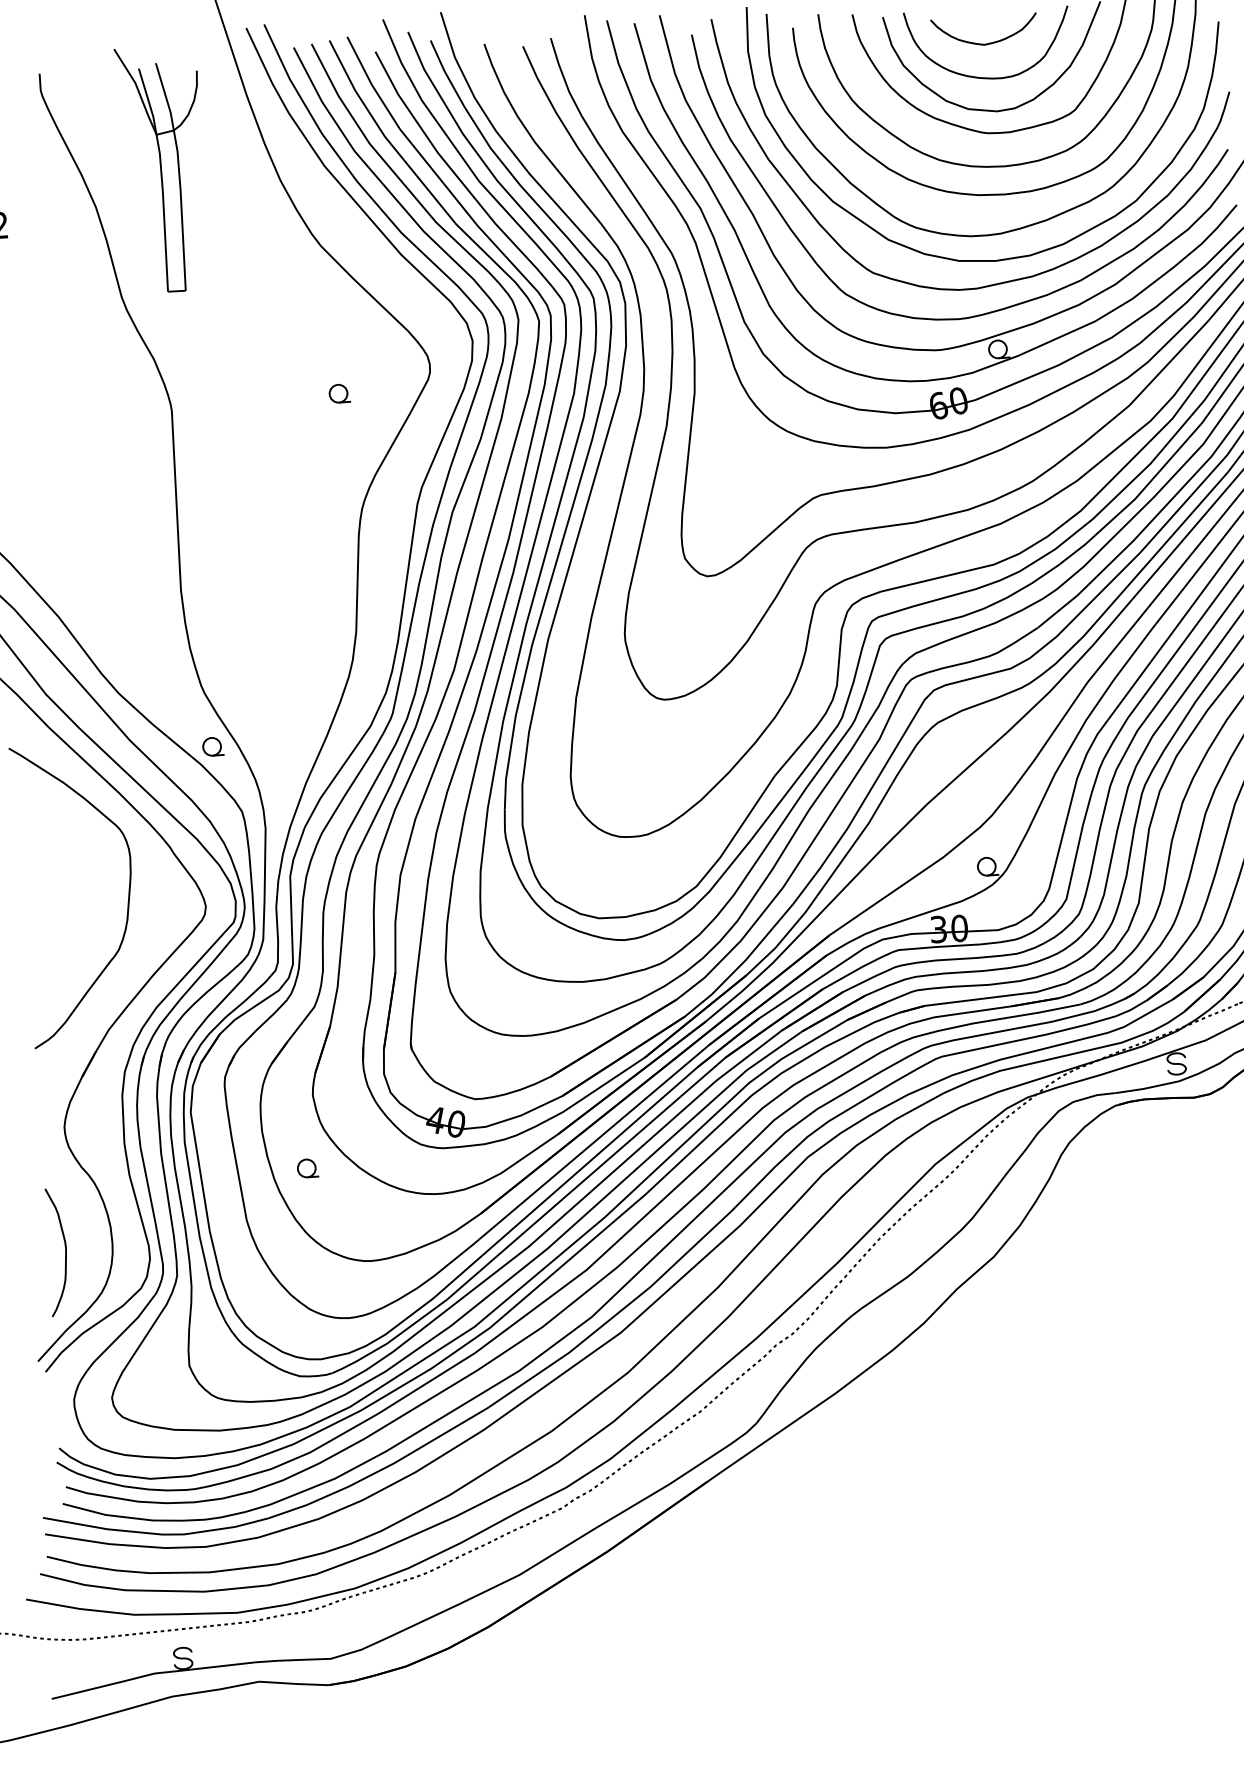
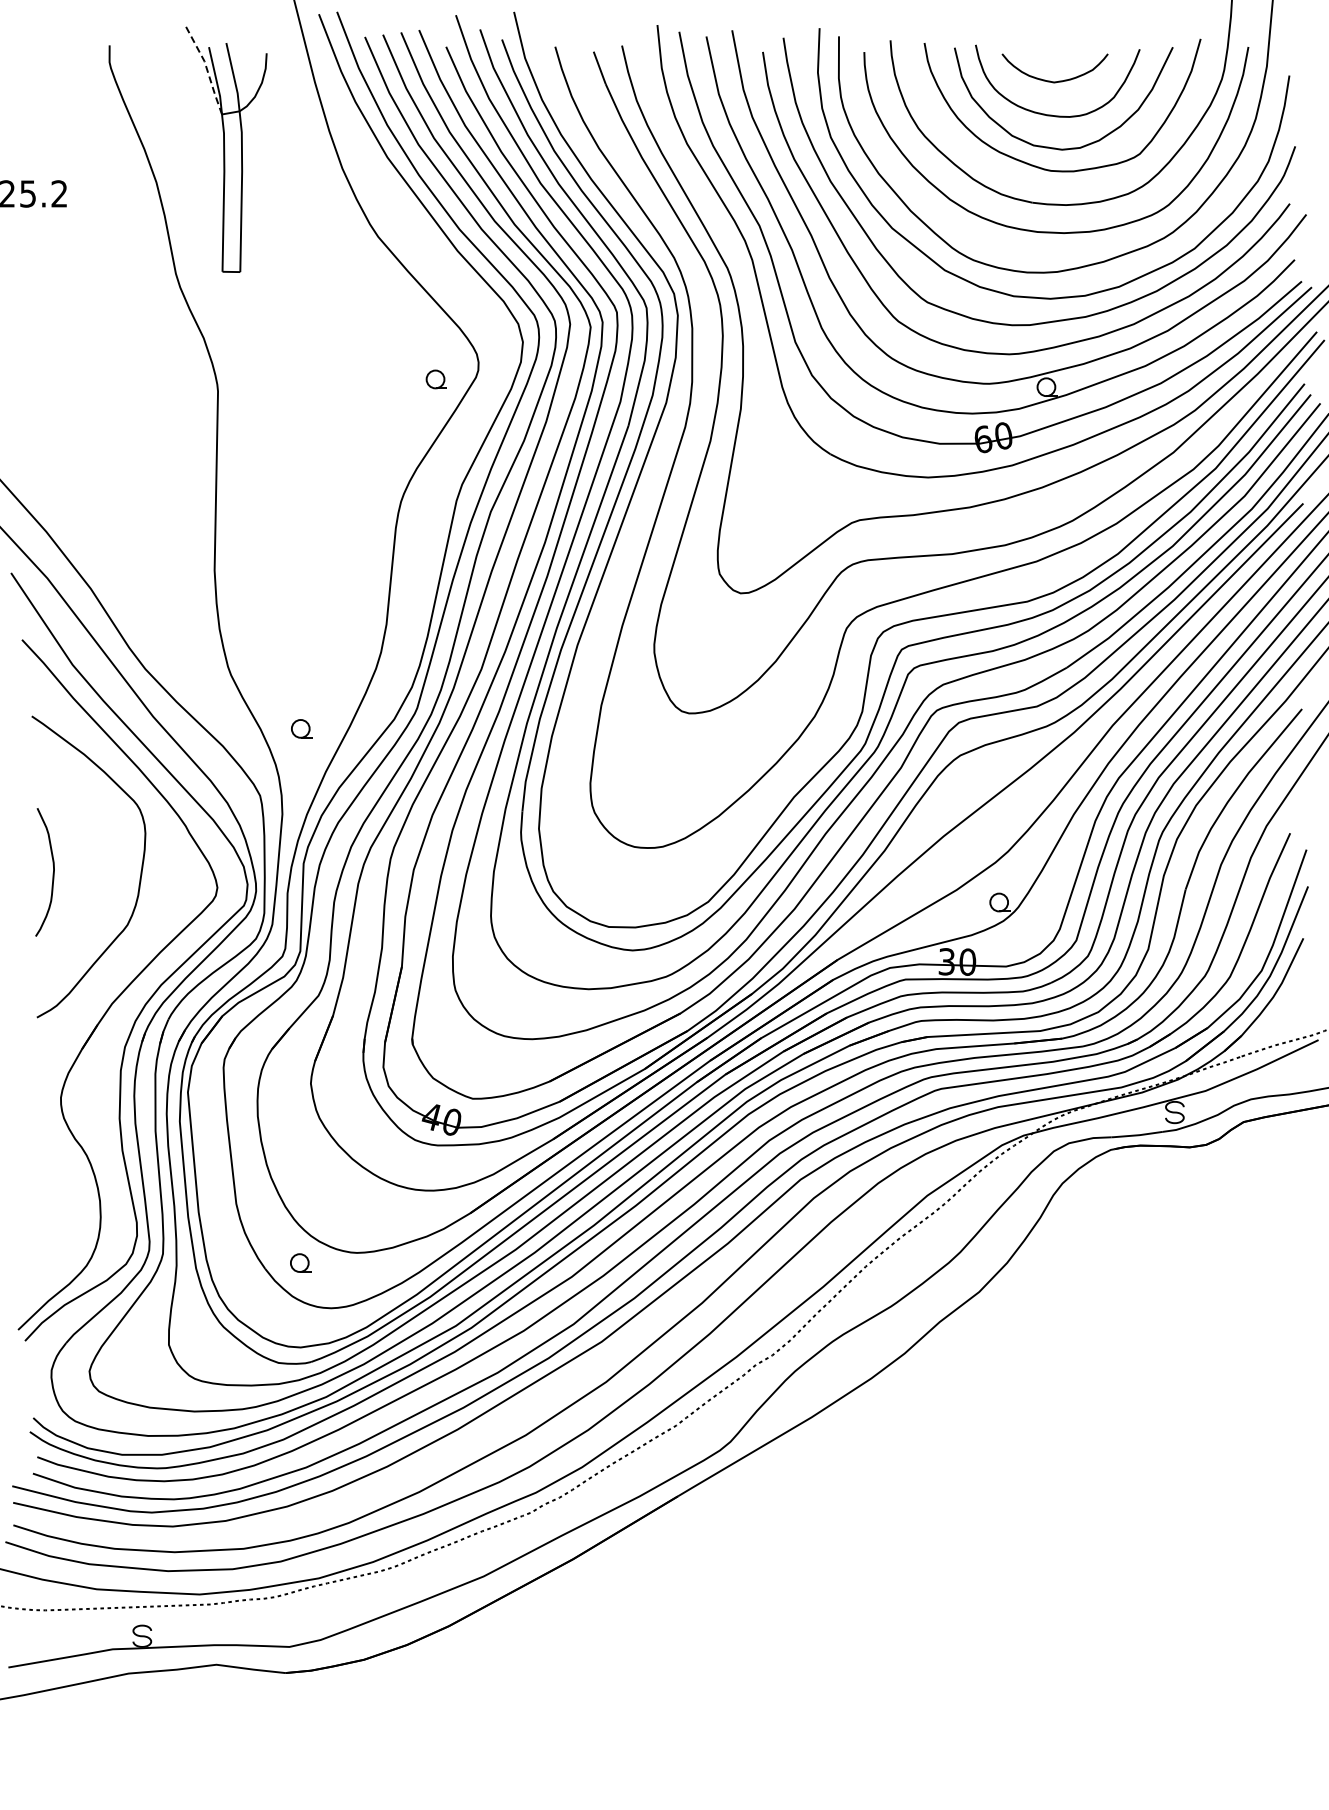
line: (137, 90) -> (206, 68), solid -> dashed
part: (338, 393) -> (435, 379), moved
part: (212, 746) -> (301, 728), moved
part: (307, 1167) -> (300, 1262), moved
curve: (64, 1252) -> (52, 873), moved

